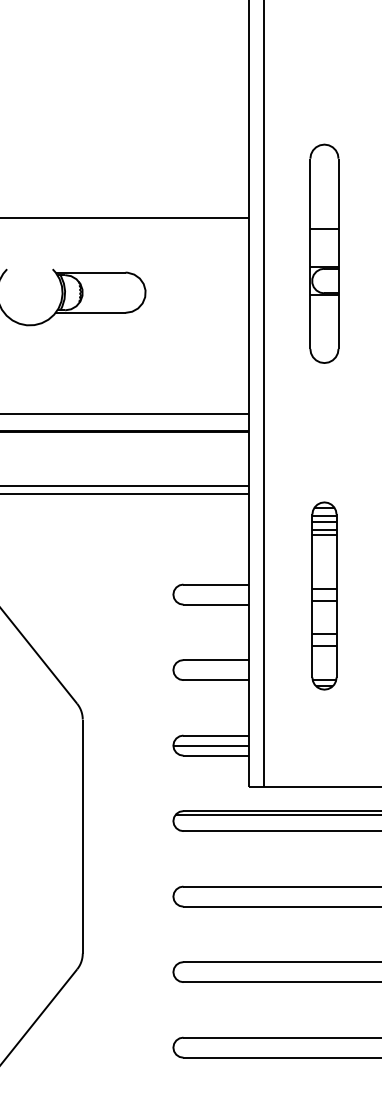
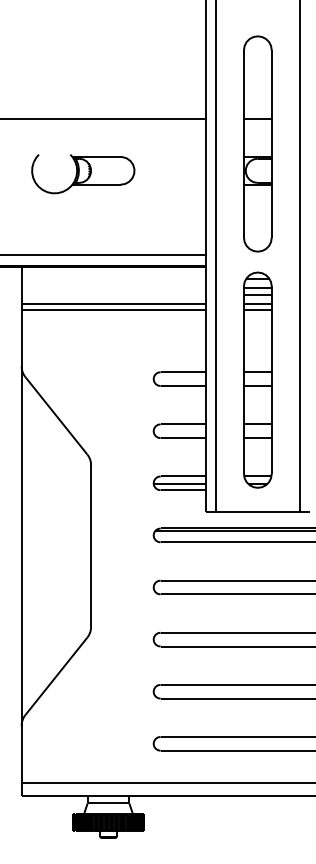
part: (323, 253) -> (257, 143), size x1.43
part: (323, 595) -> (257, 379), size x1.67

